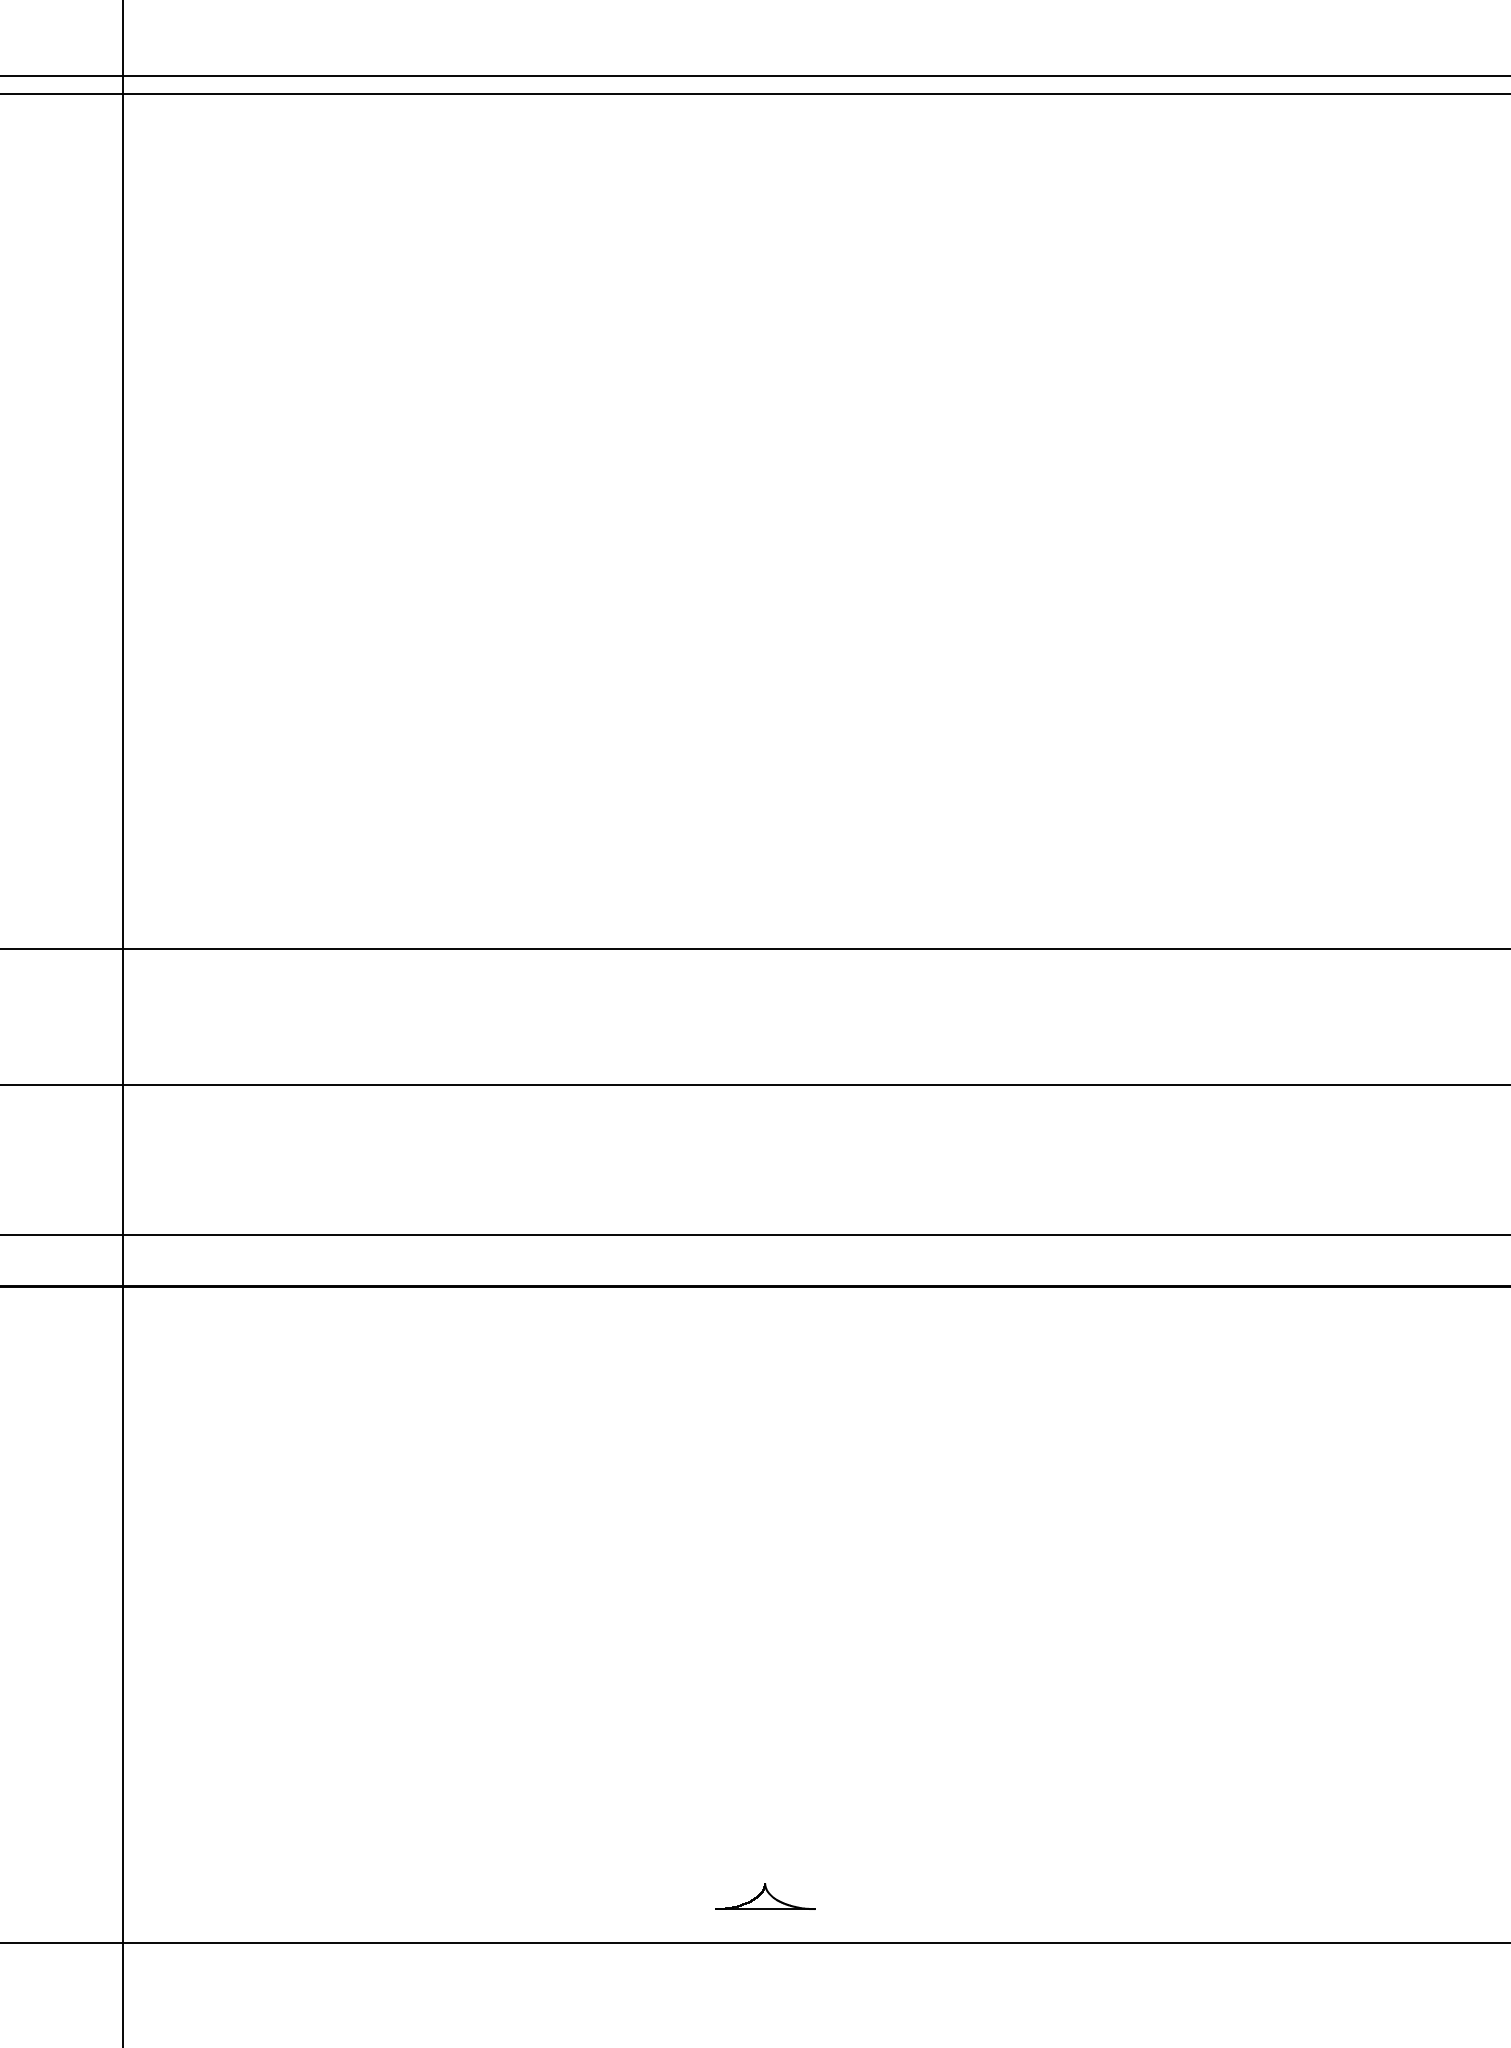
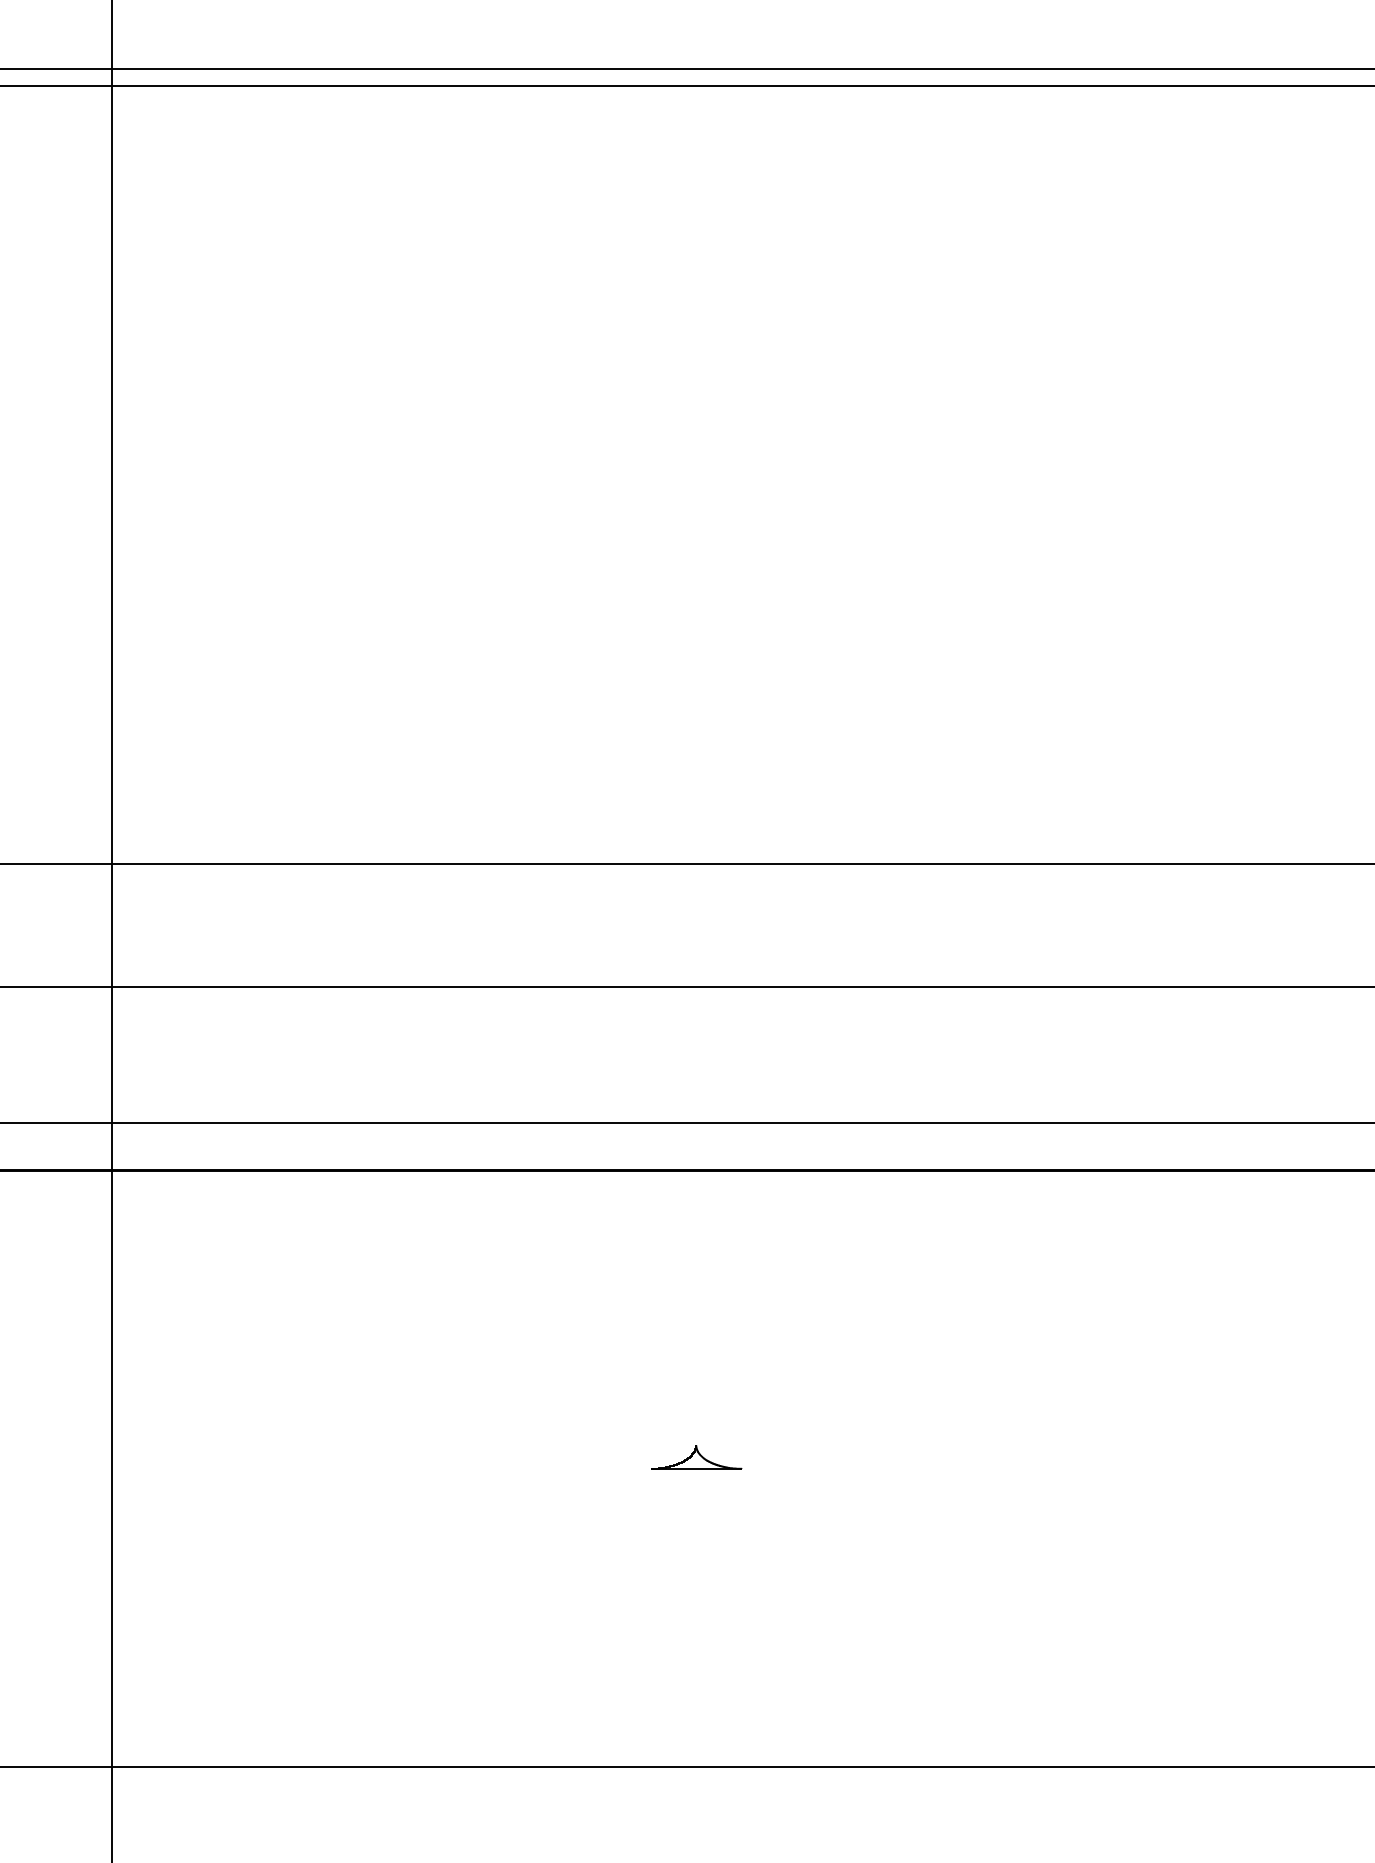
part: (765, 1896) -> (696, 1457), moved

